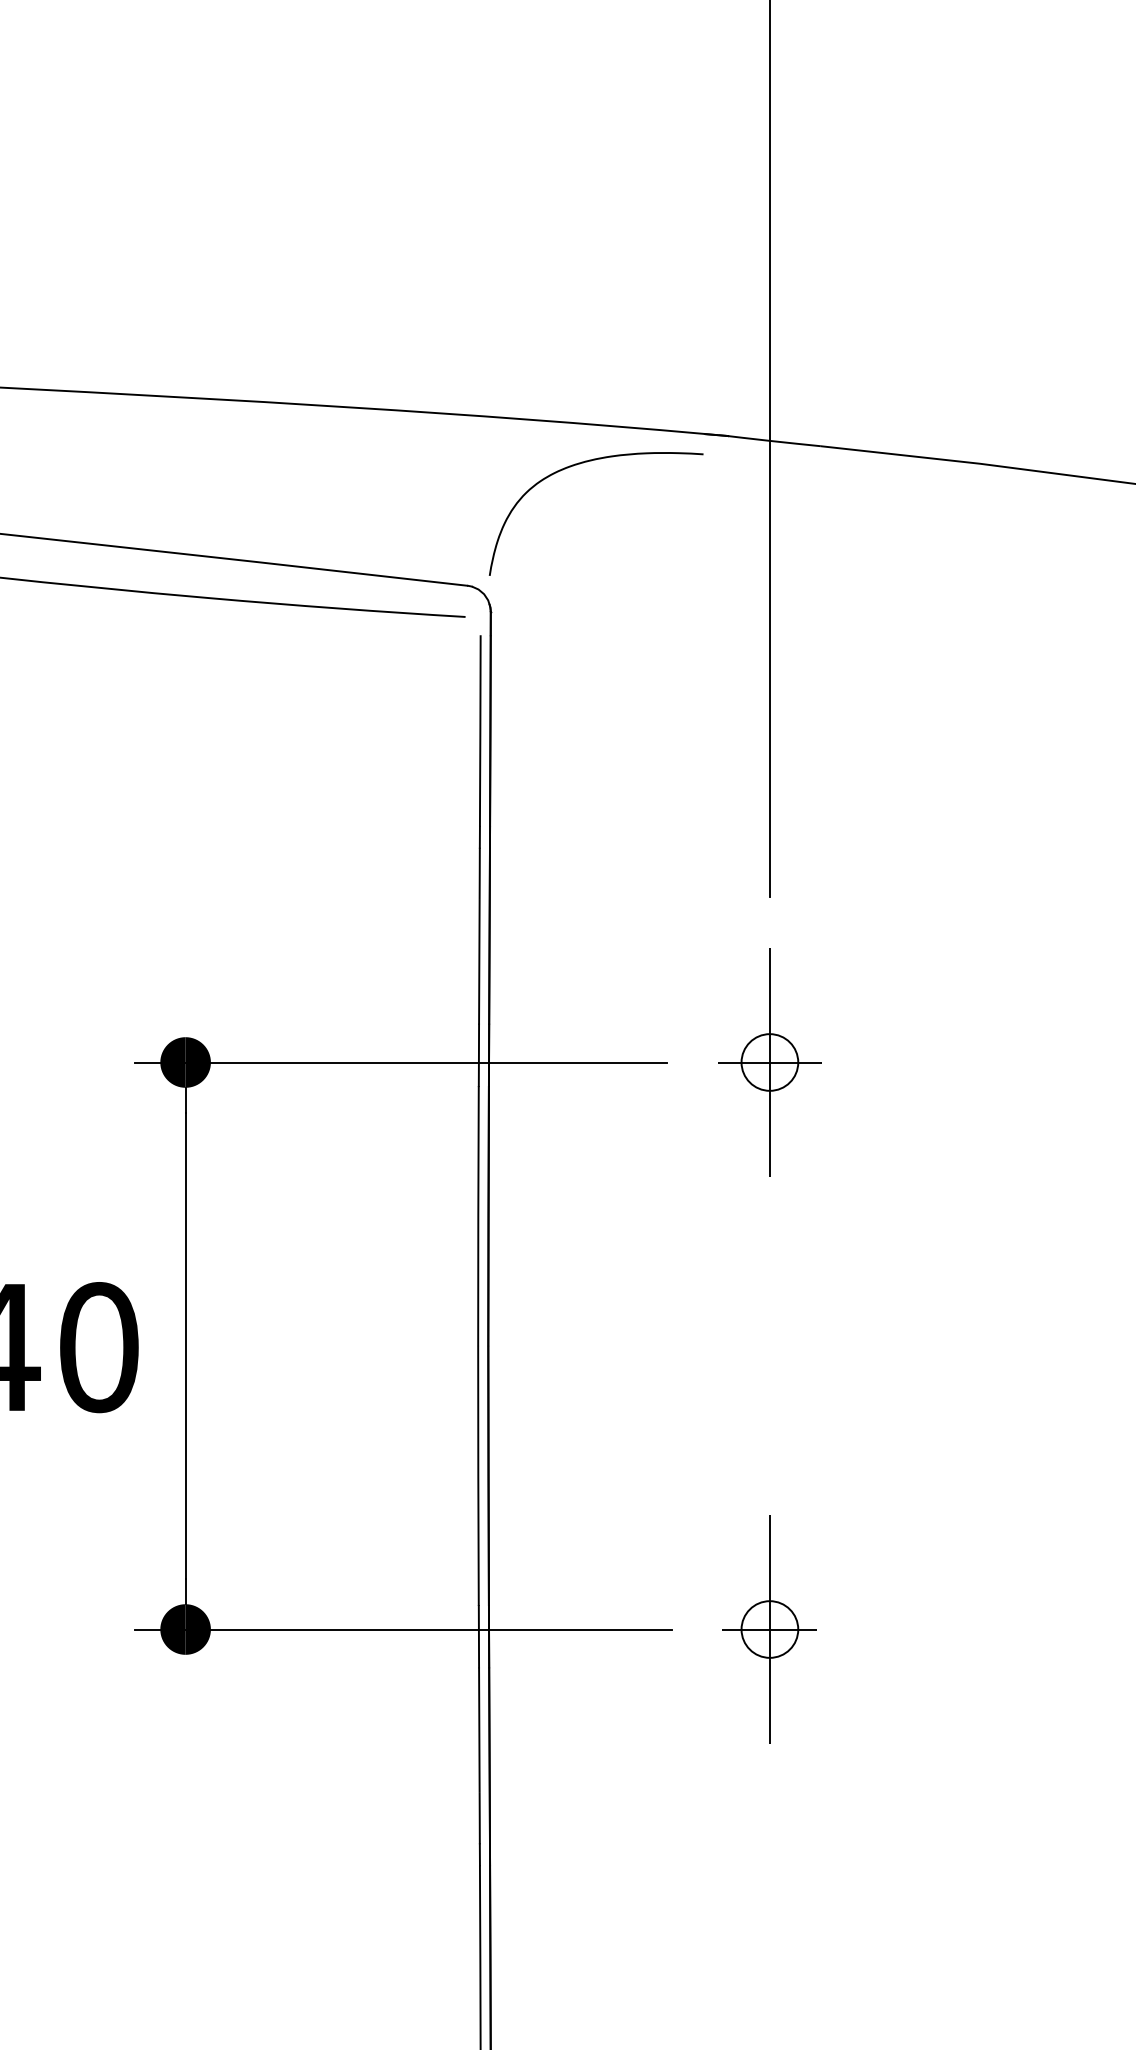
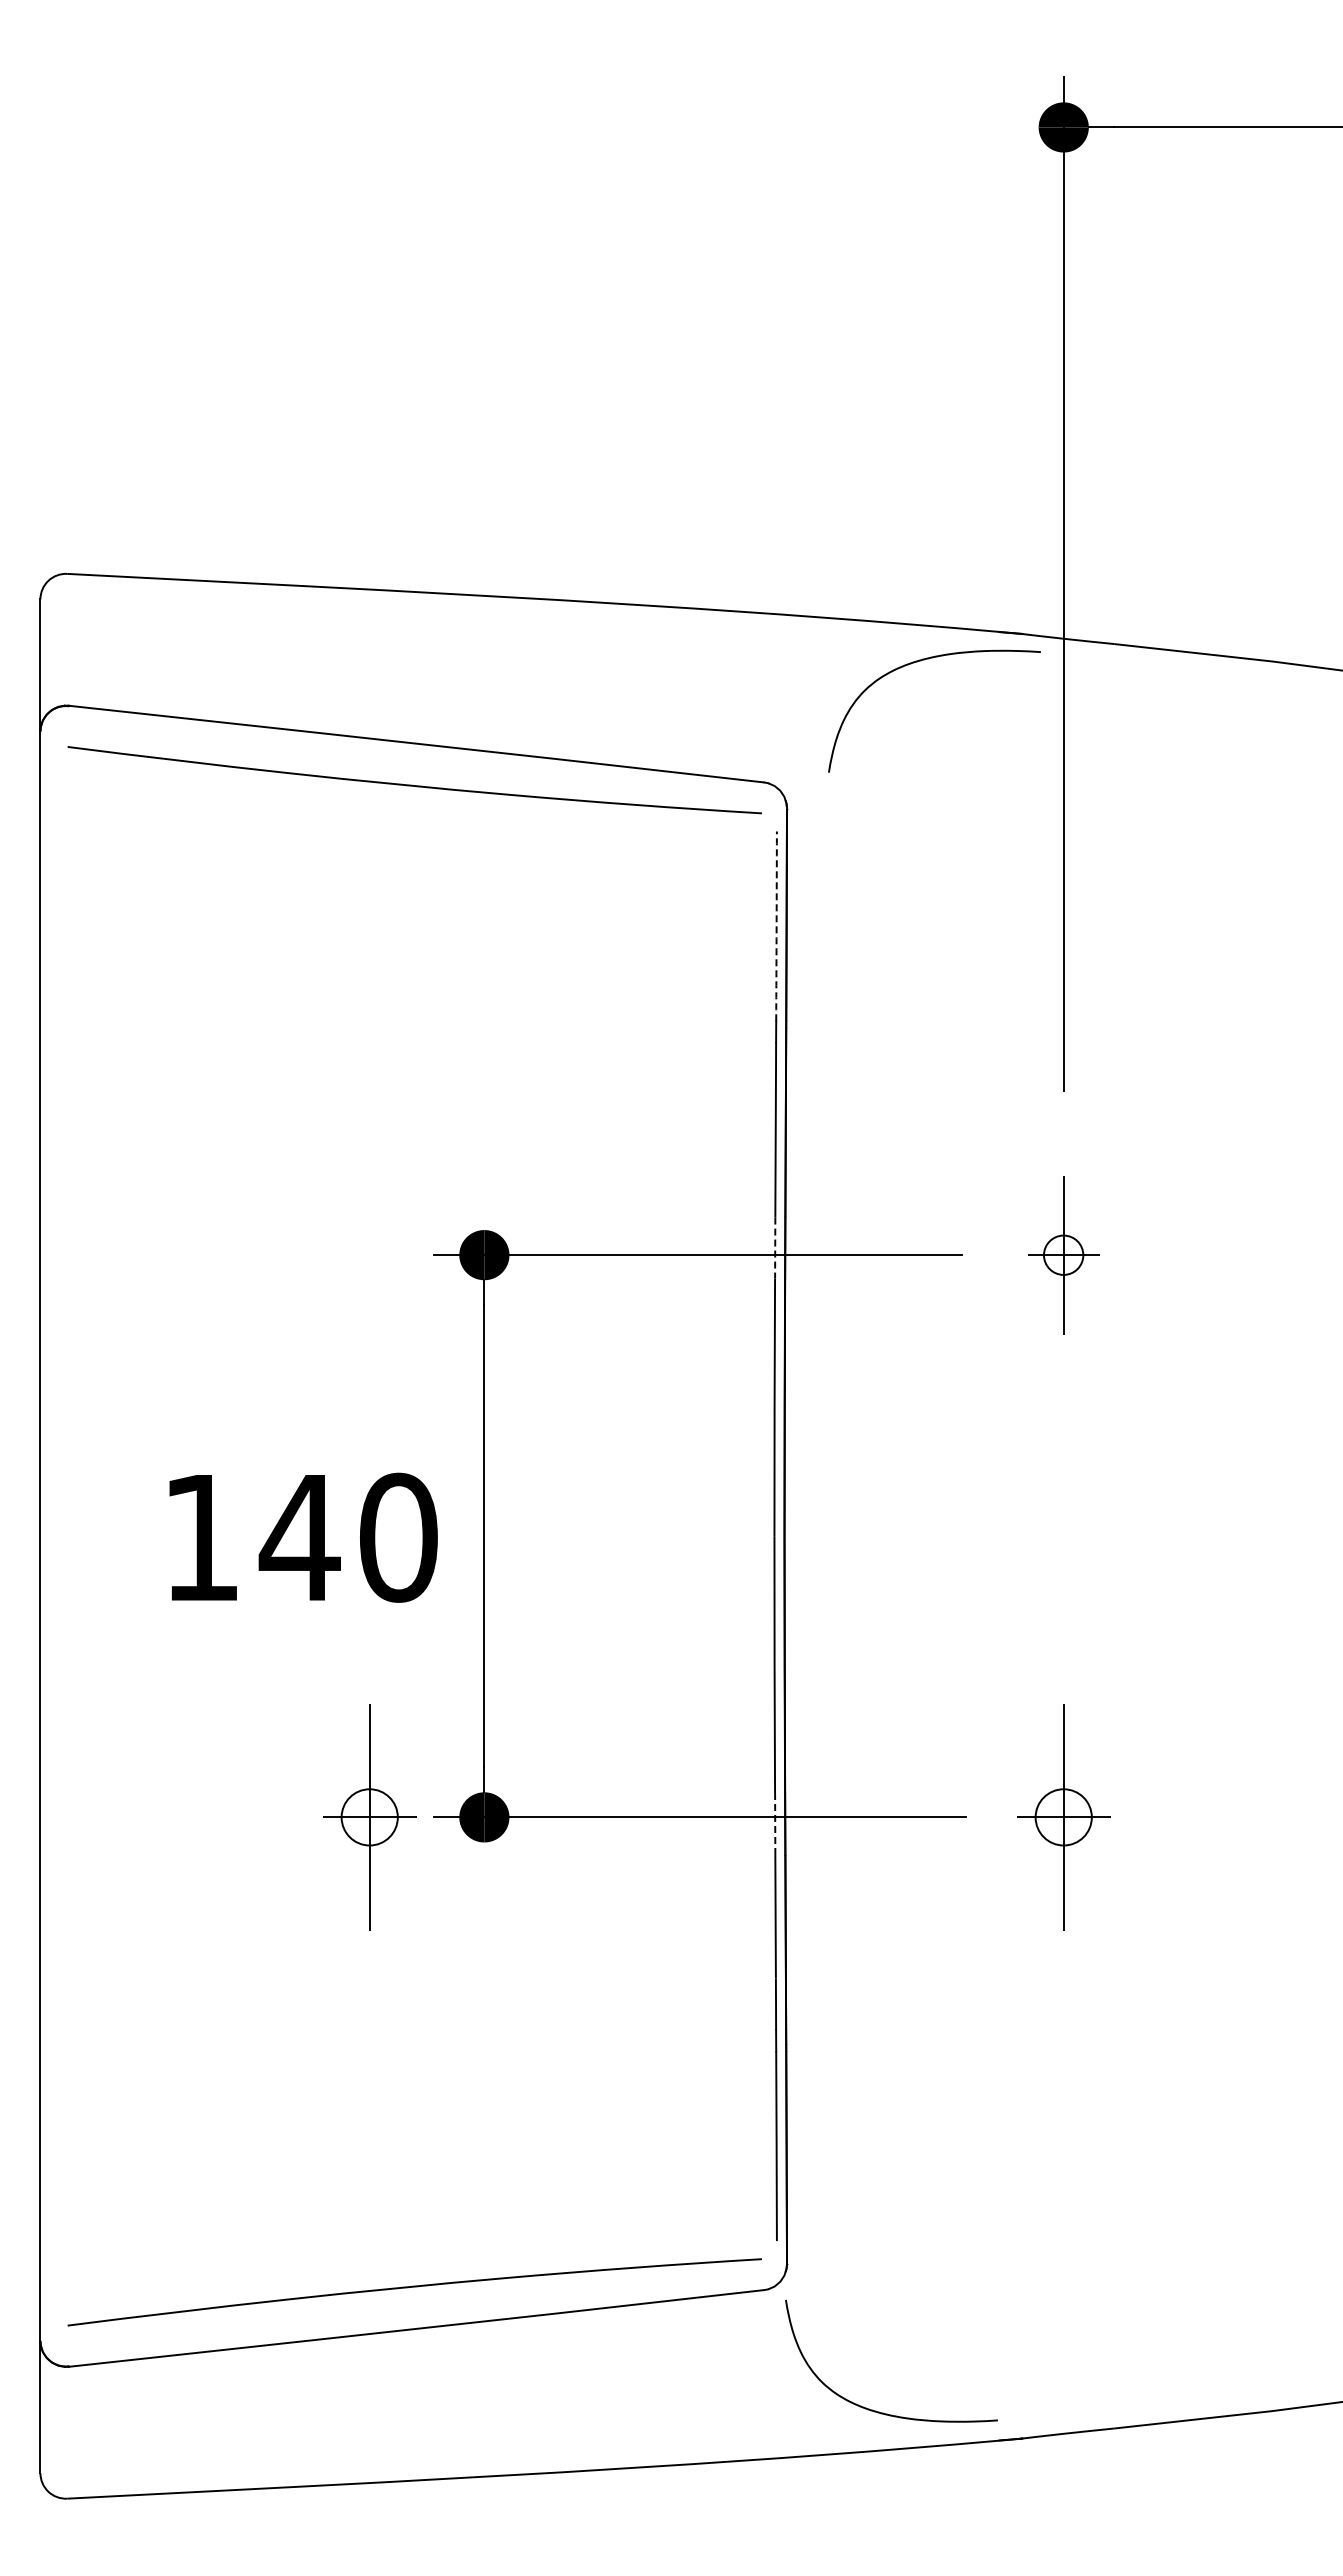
curve: (579, 464) -> (917, 662), moved
arc: (480, 731) -> (776, 926), solid -> dashed
line: (479, 1055) -> (775, 1248), solid -> dashed
part: (769, 1062) -> (1063, 1255), size x0.7
part: (69, 1629) -> (369, 1817), added
line: (479, 1636) -> (775, 1824), solid -> dashed

